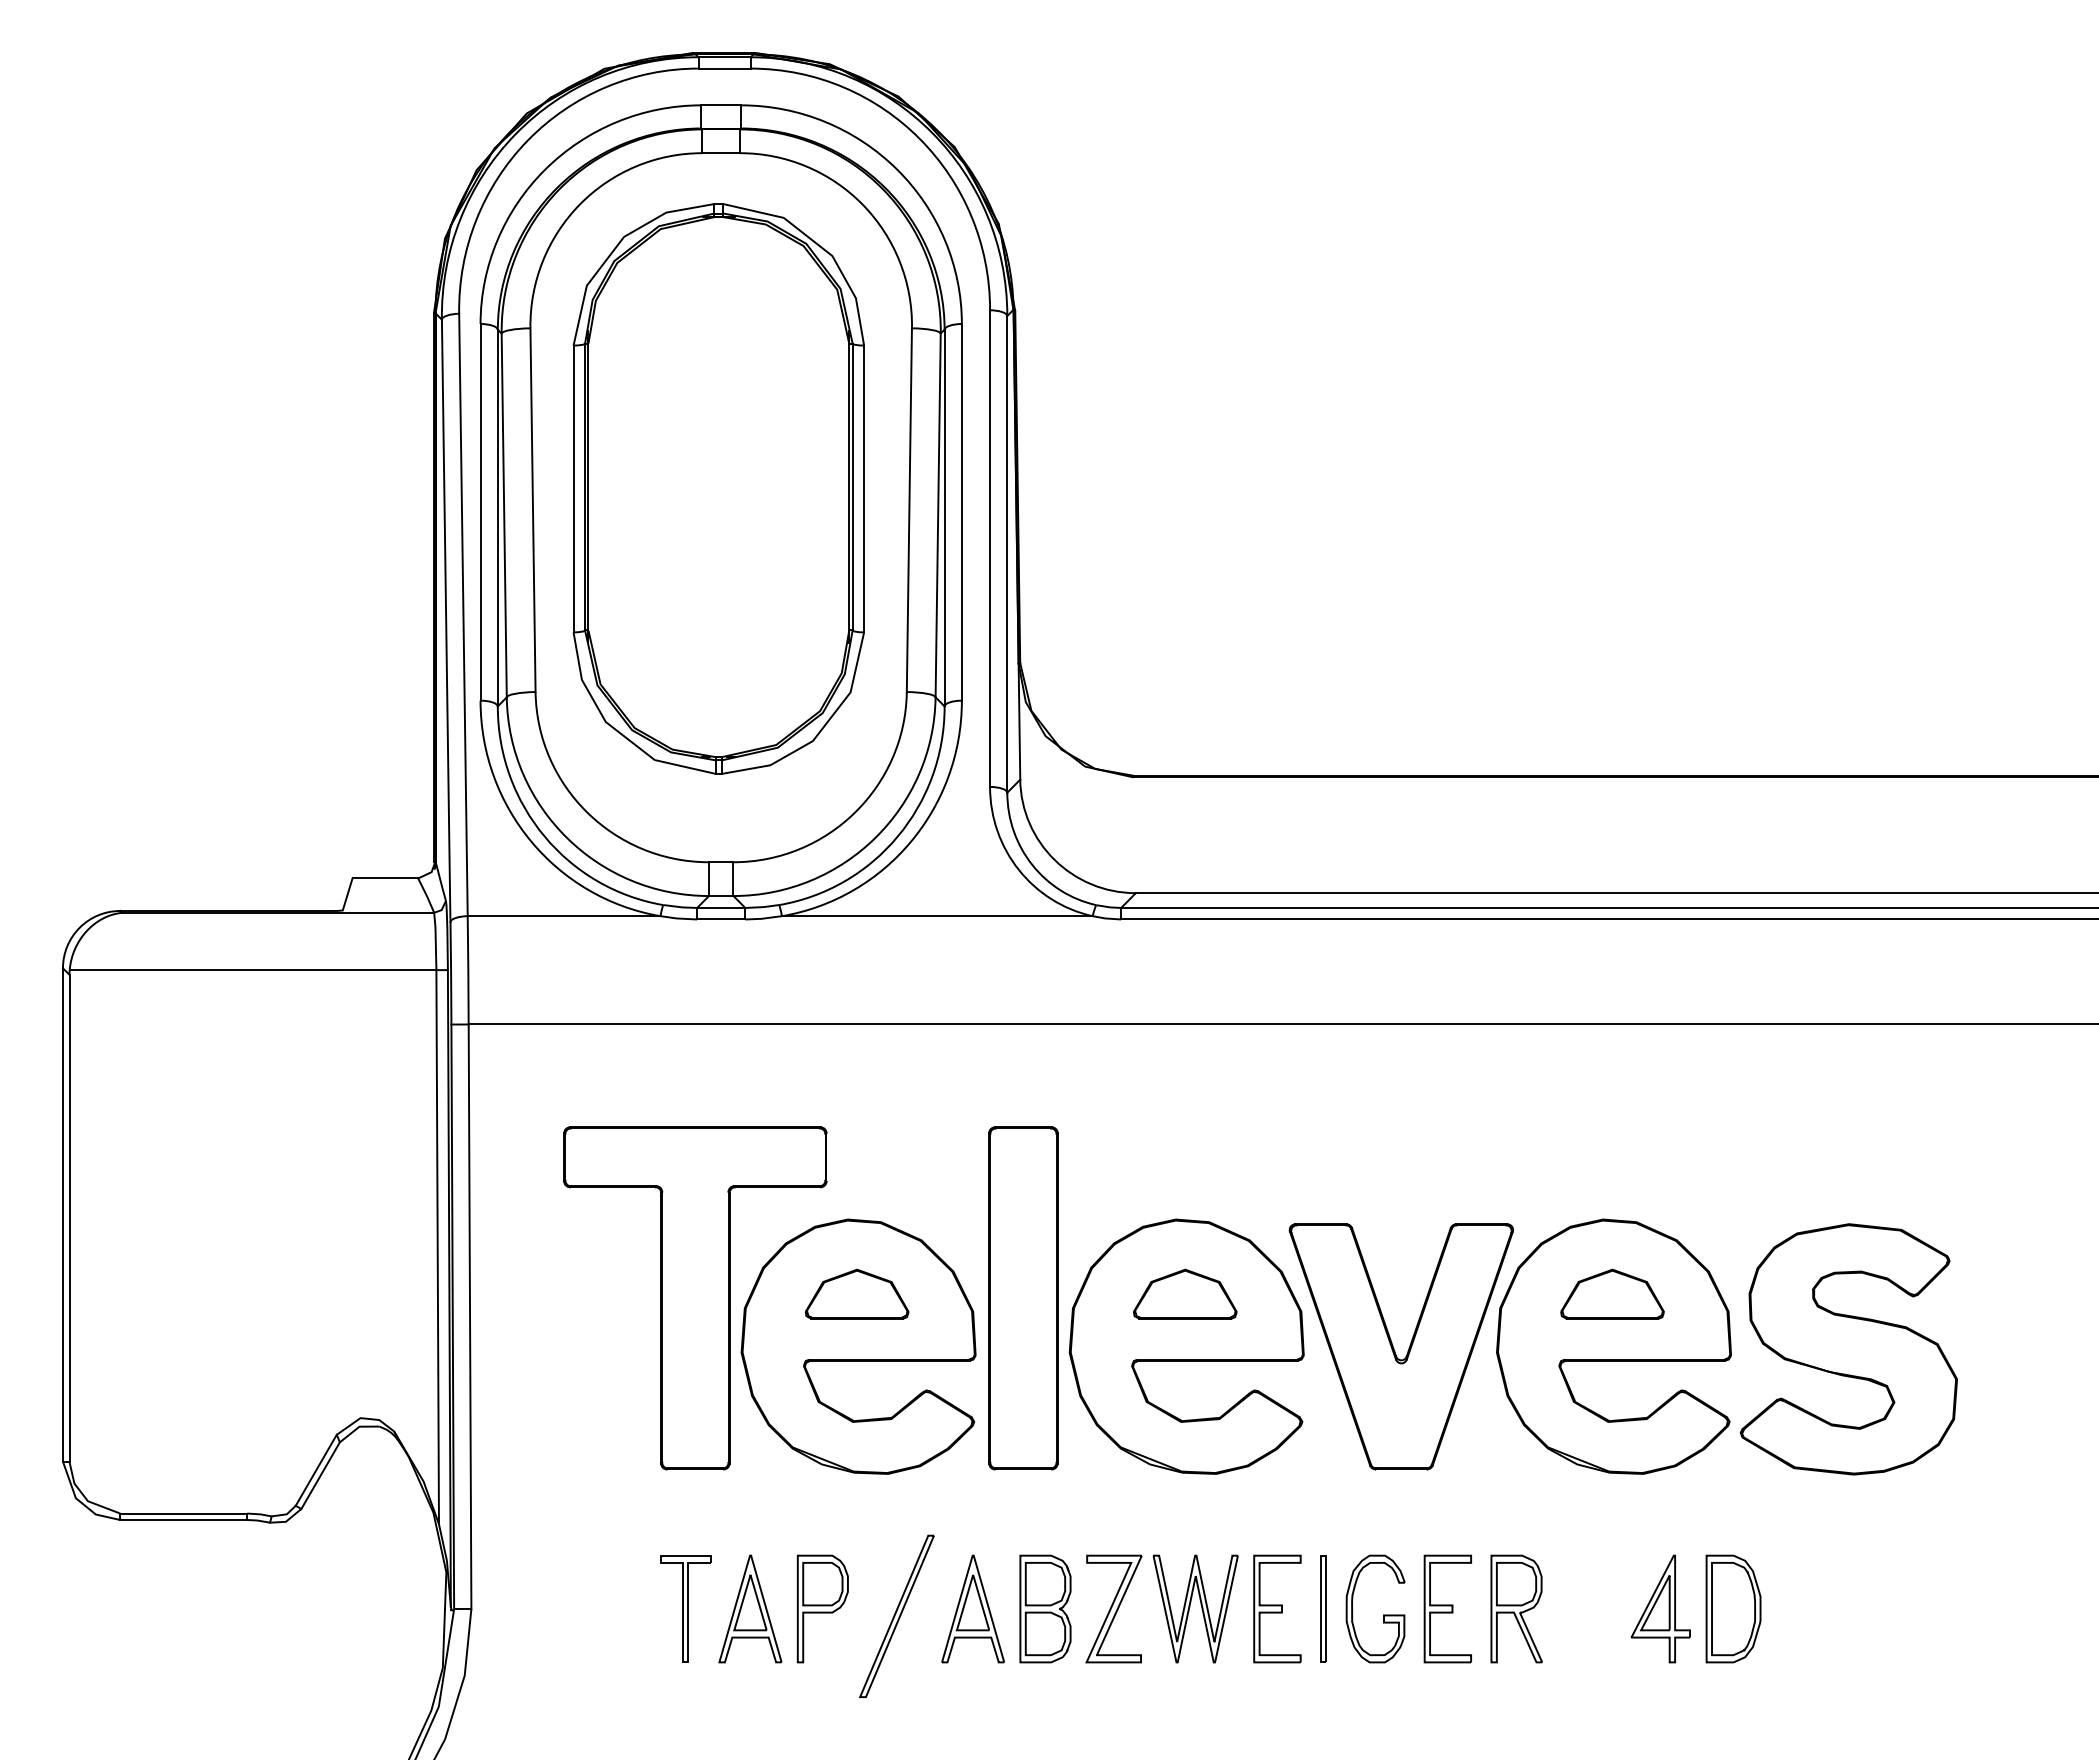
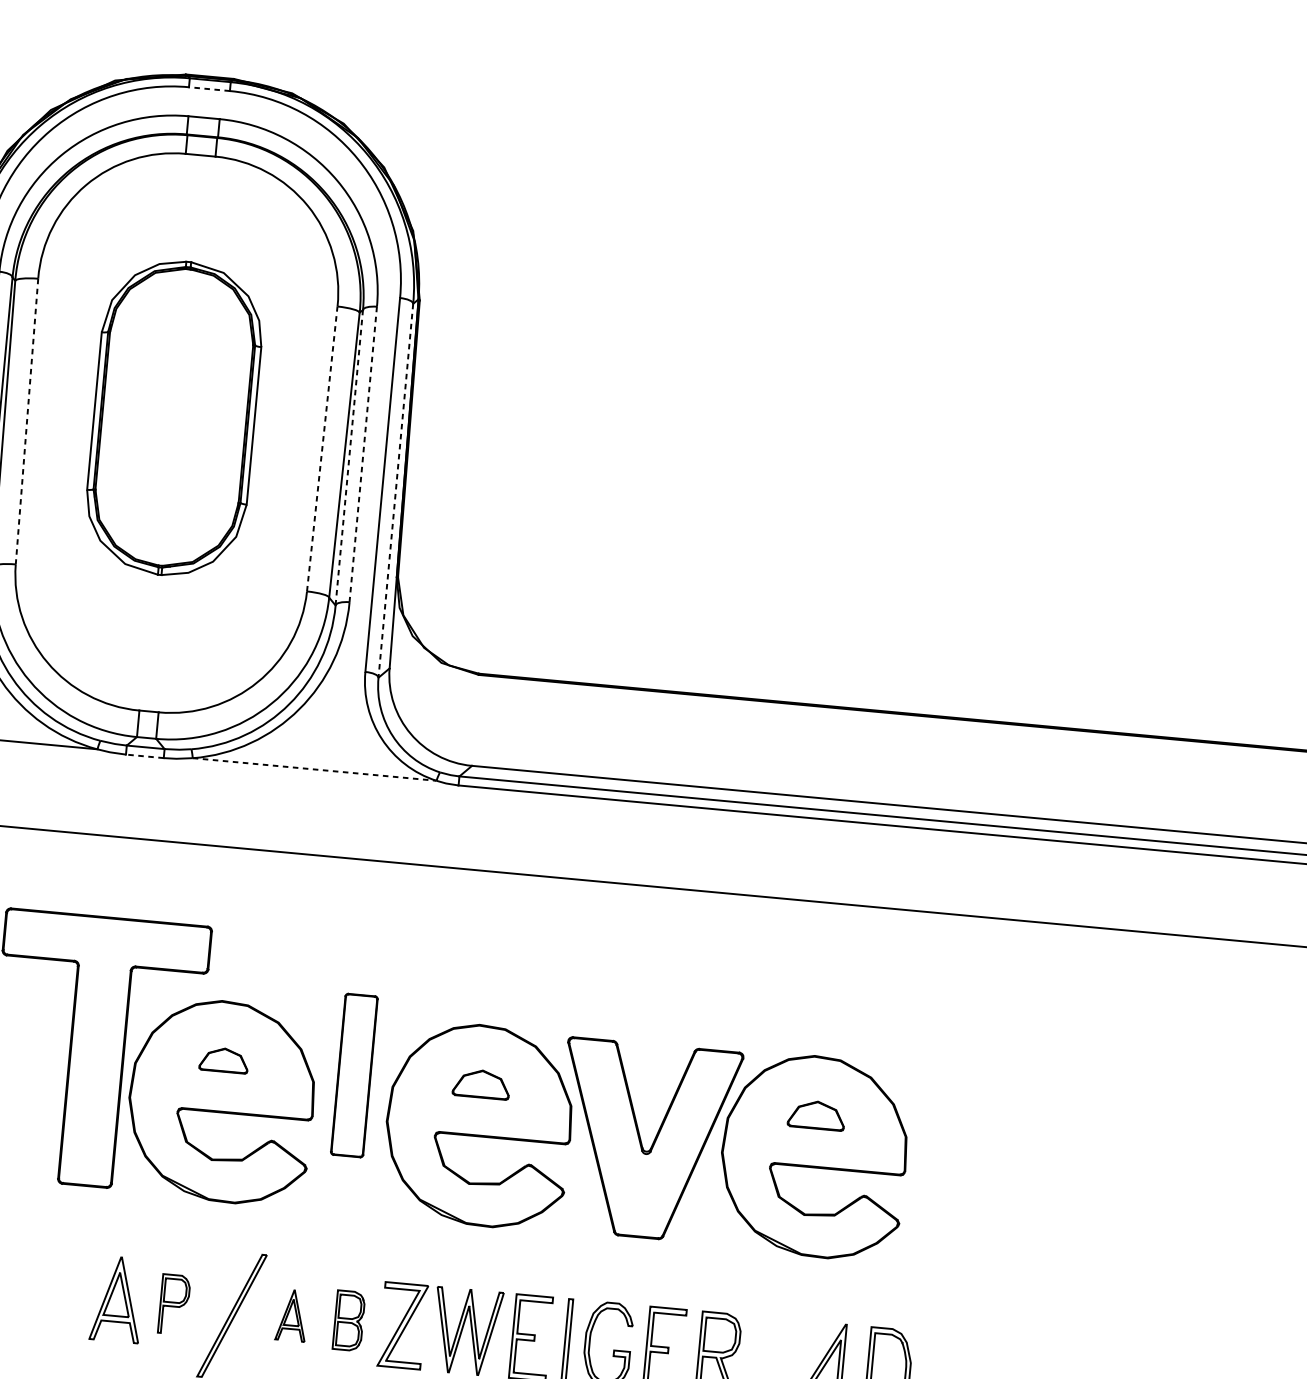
line: (724, 68) -> (209, 89), solid -> dashed
part: (718, 488) -> (174, 418), size x0.7
line: (533, 510) -> (27, 421), solid -> dashed
line: (909, 510) -> (322, 449), solid -> dashed
line: (961, 512) -> (362, 454), solid -> dashed
line: (944, 517) -> (349, 457), solid -> dashed
line: (1007, 554) -> (395, 490), solid -> dashed
line: (937, 916) -> (314, 769), solid -> dashed
line: (720, 919) -> (144, 756), solid -> dashed
part: (856, 1293) -> (223, 1059), size x0.6
part: (1185, 1293) -> (481, 1083), size x0.7
part: (1612, 1293) -> (816, 1114), size x0.7
part: (1023, 1298) -> (354, 1075), size x0.6
part: (1848, 1349) -> (997, 1175), removed
part: (685, 1608) -> (66, 1294), removed
part: (822, 1608) -> (174, 1304), size x0.7
part: (972, 1608) -> (291, 1315), size x0.6
part: (1045, 1608) -> (349, 1320), size x0.7

